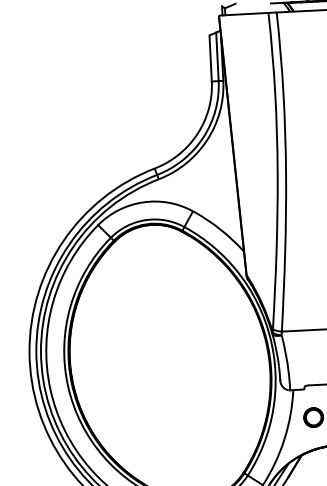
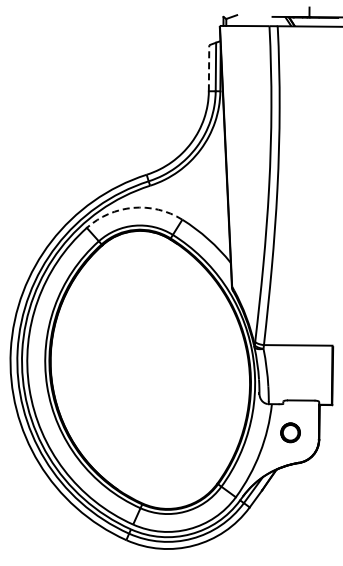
line: (211, 57) -> (209, 67), solid -> dashed
arc: (143, 201) -> (133, 207), solid -> dashed

